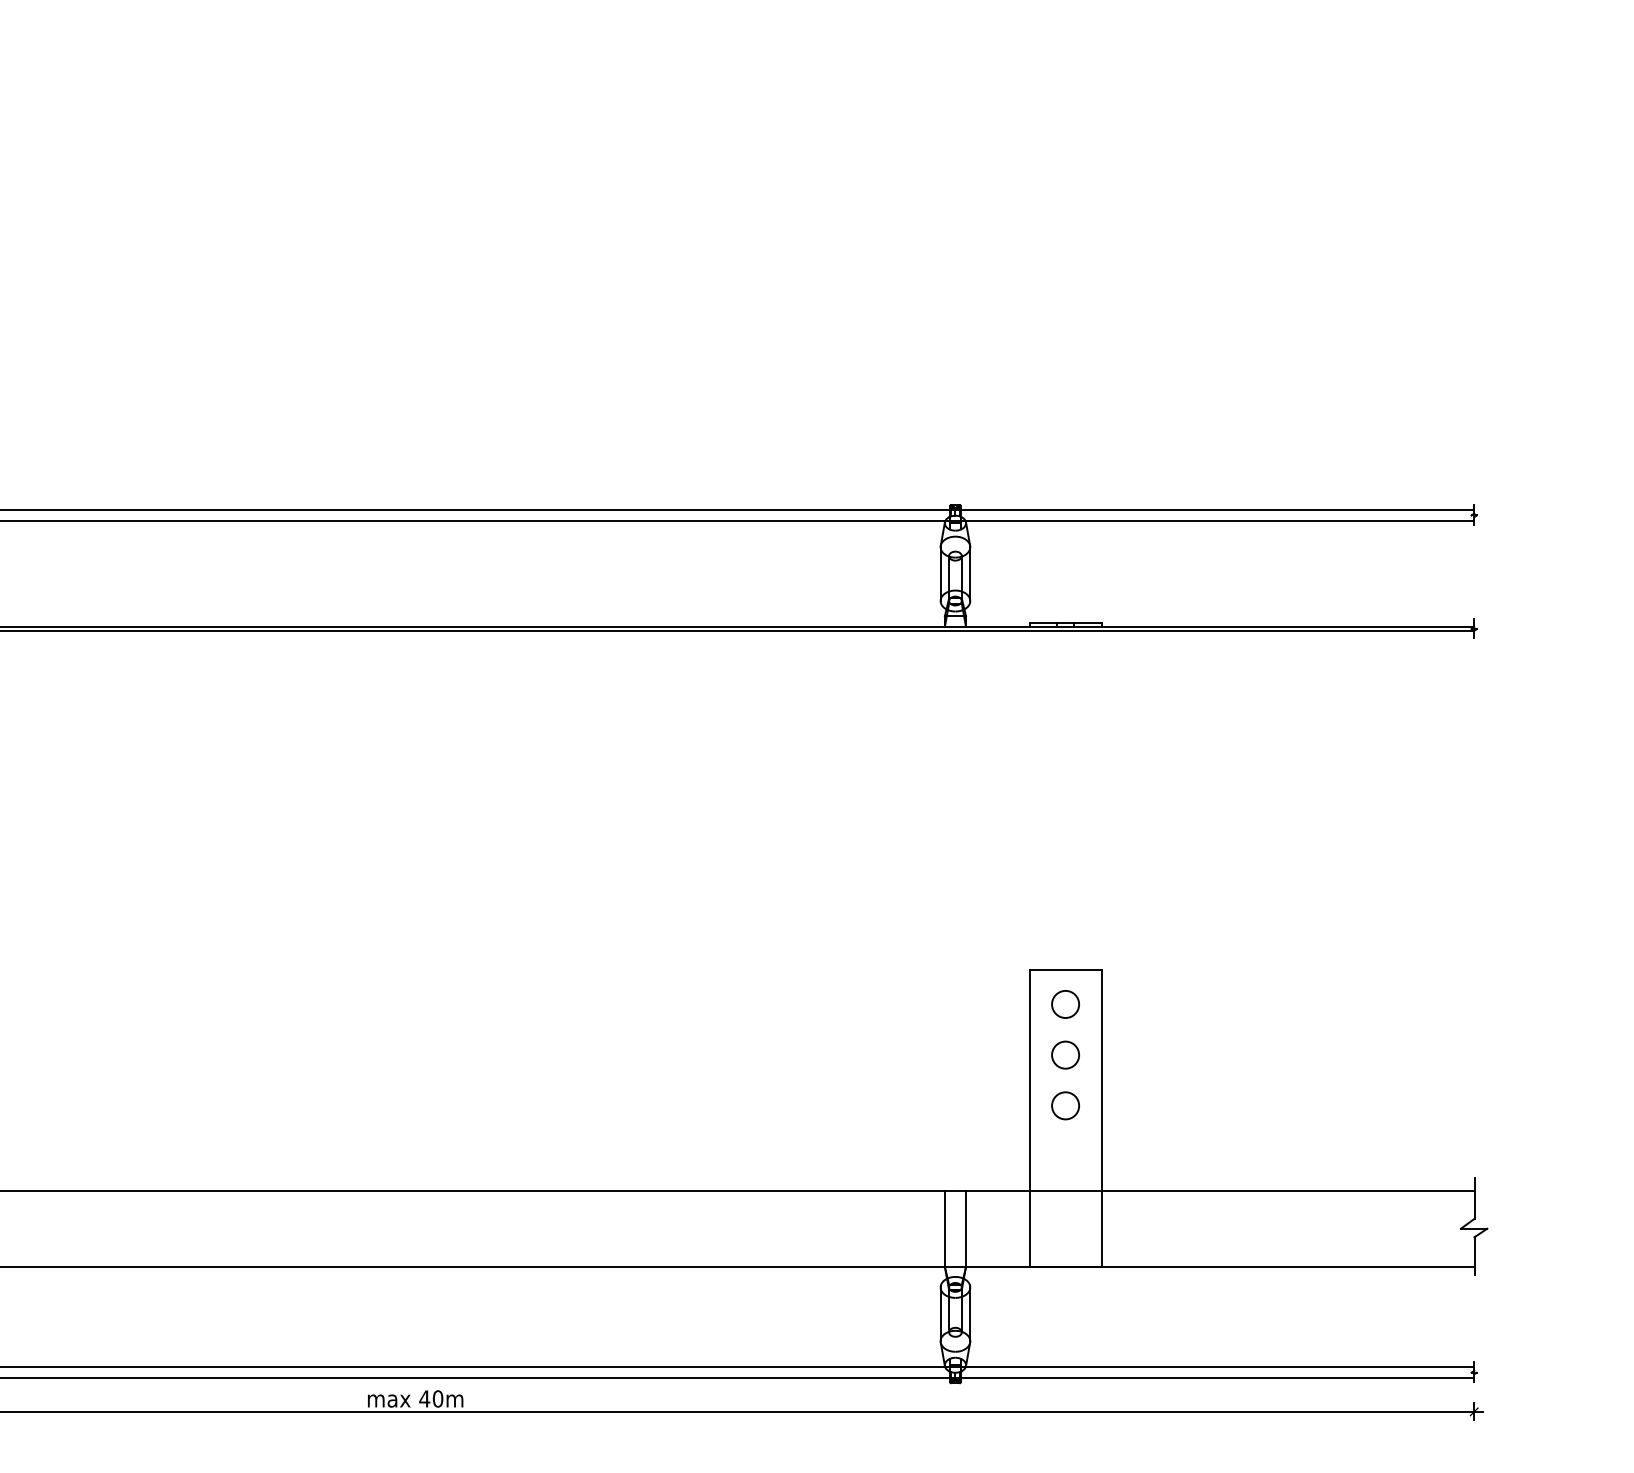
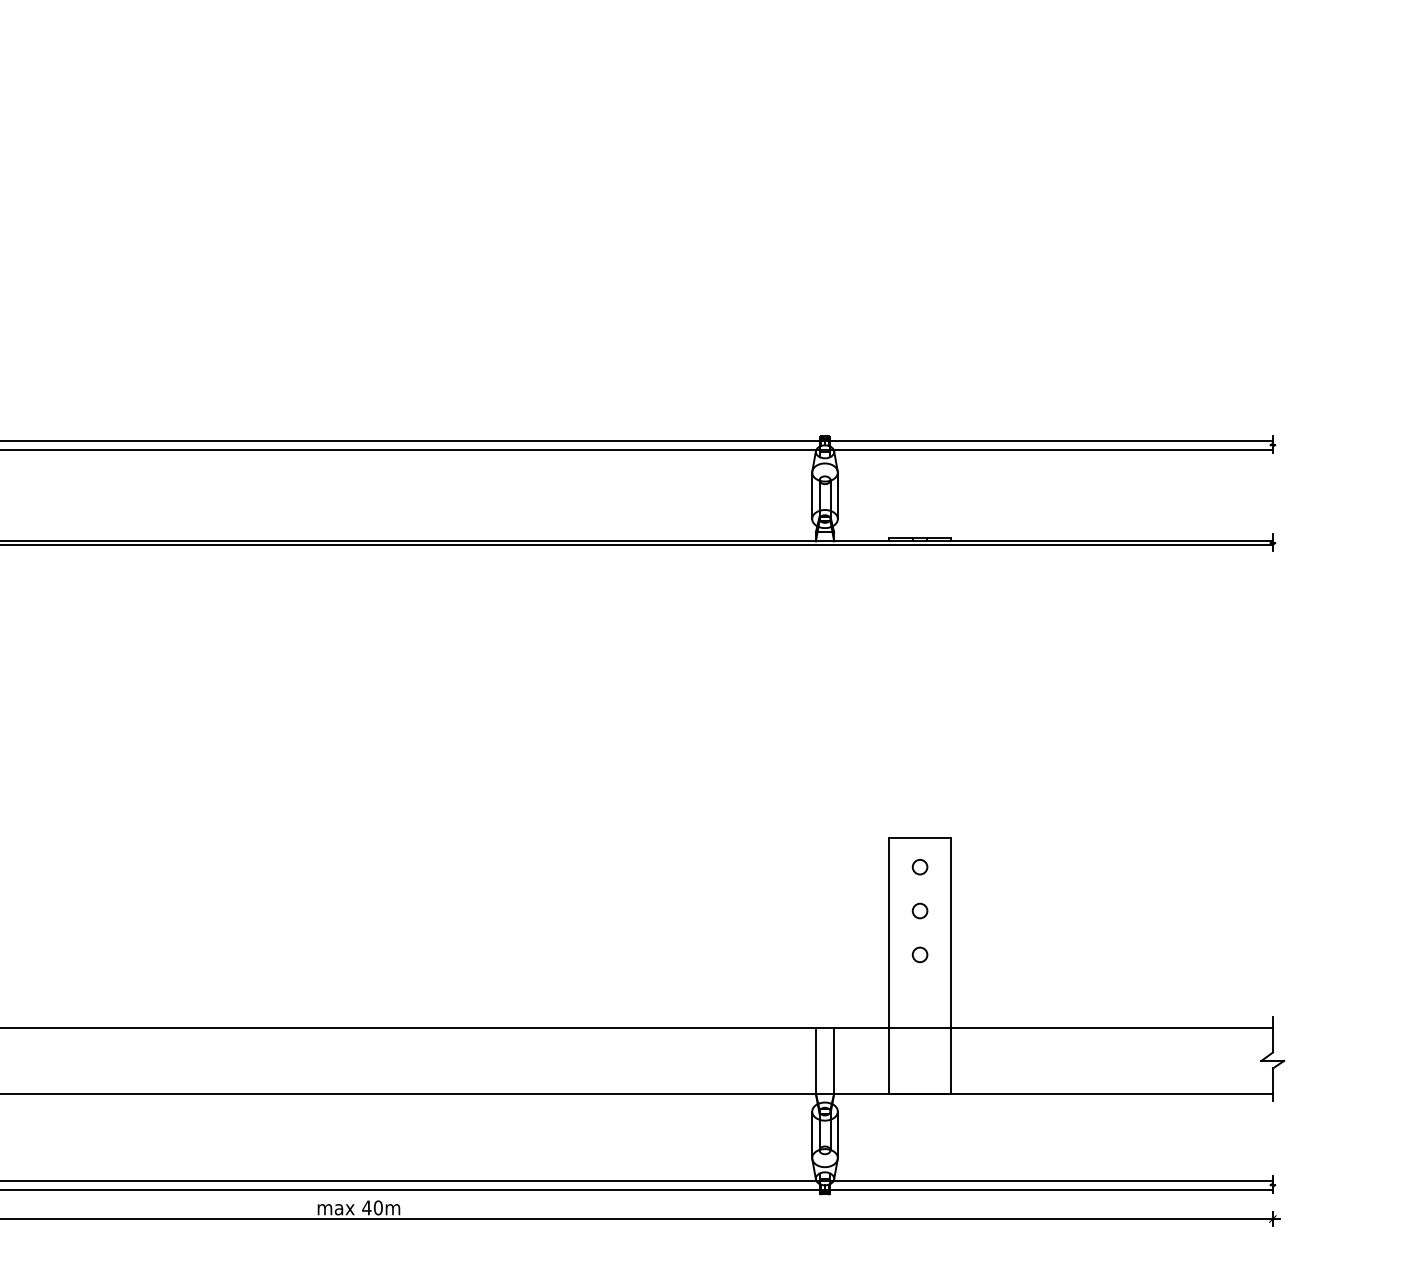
circle: (1065, 1003) -> (920, 866), size x0.62
circle: (1065, 1054) -> (920, 910), size x0.62
circle: (1065, 1105) -> (920, 954), size x0.62

